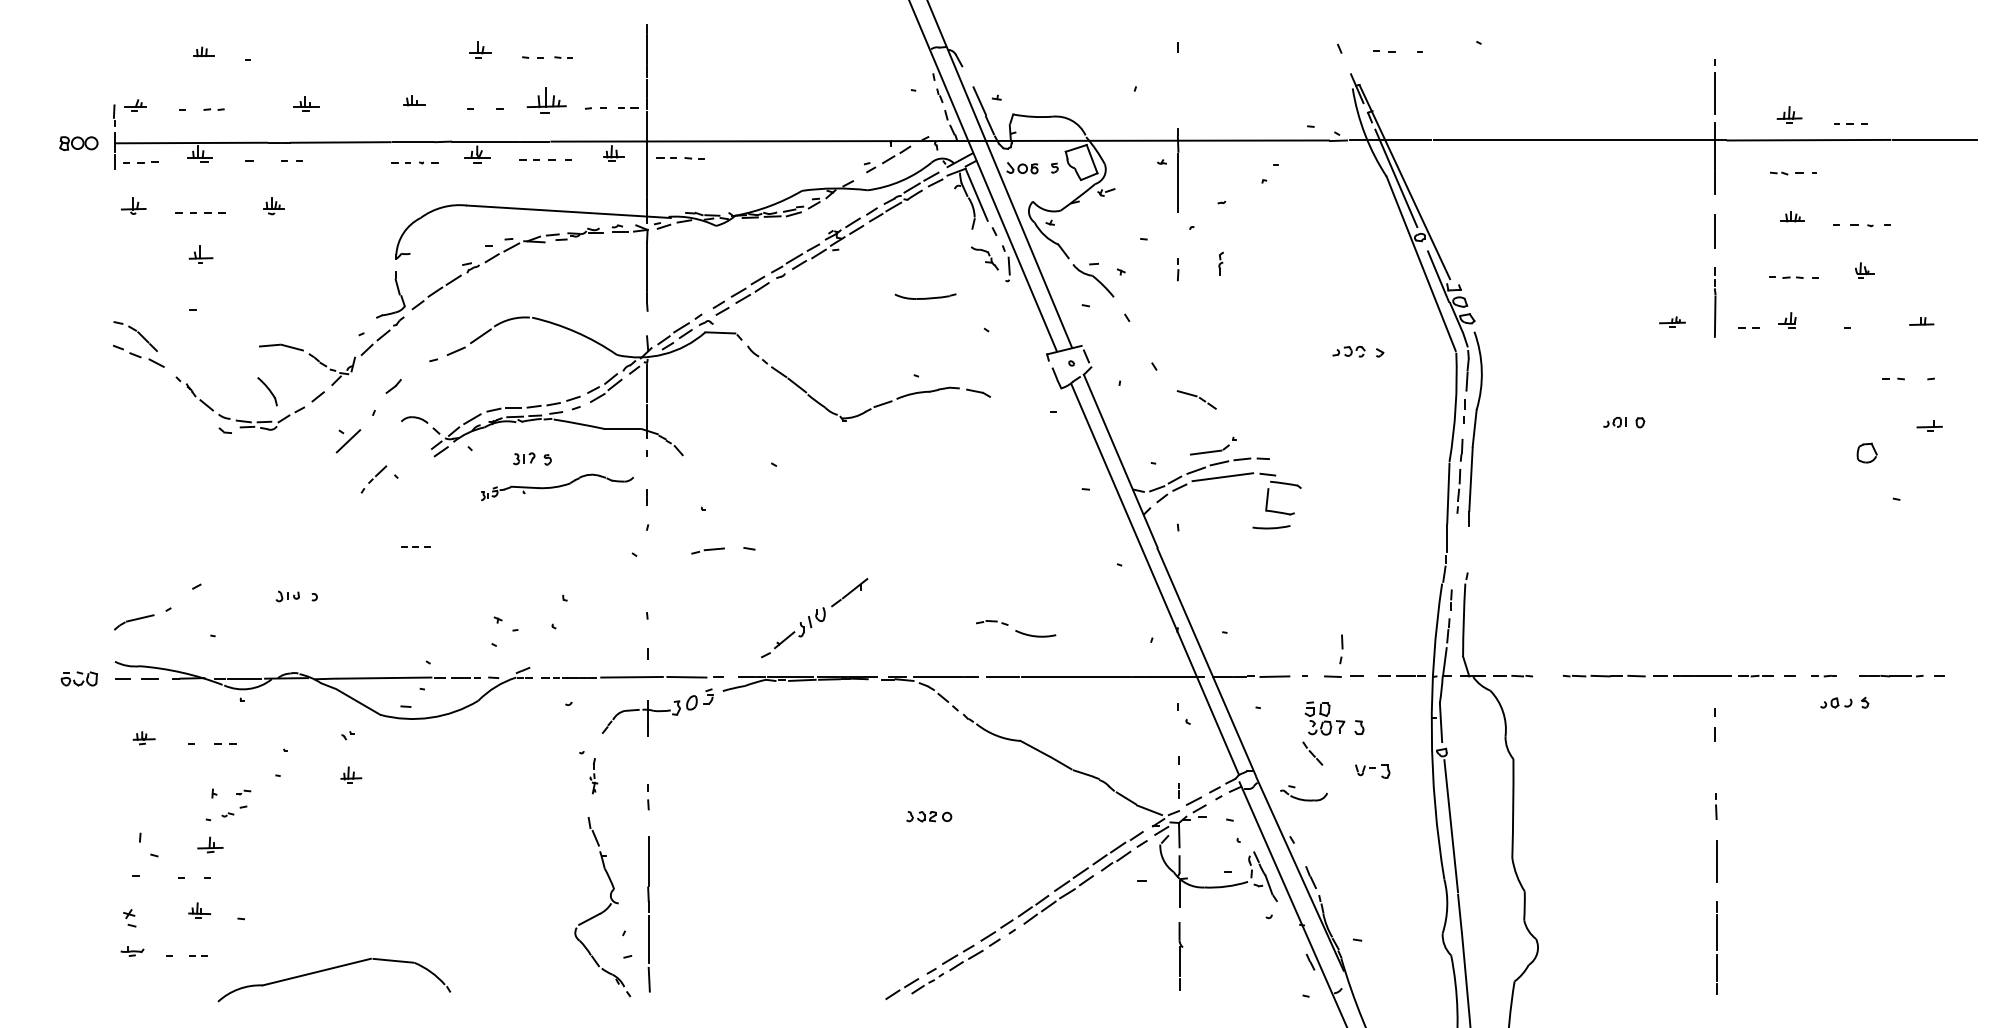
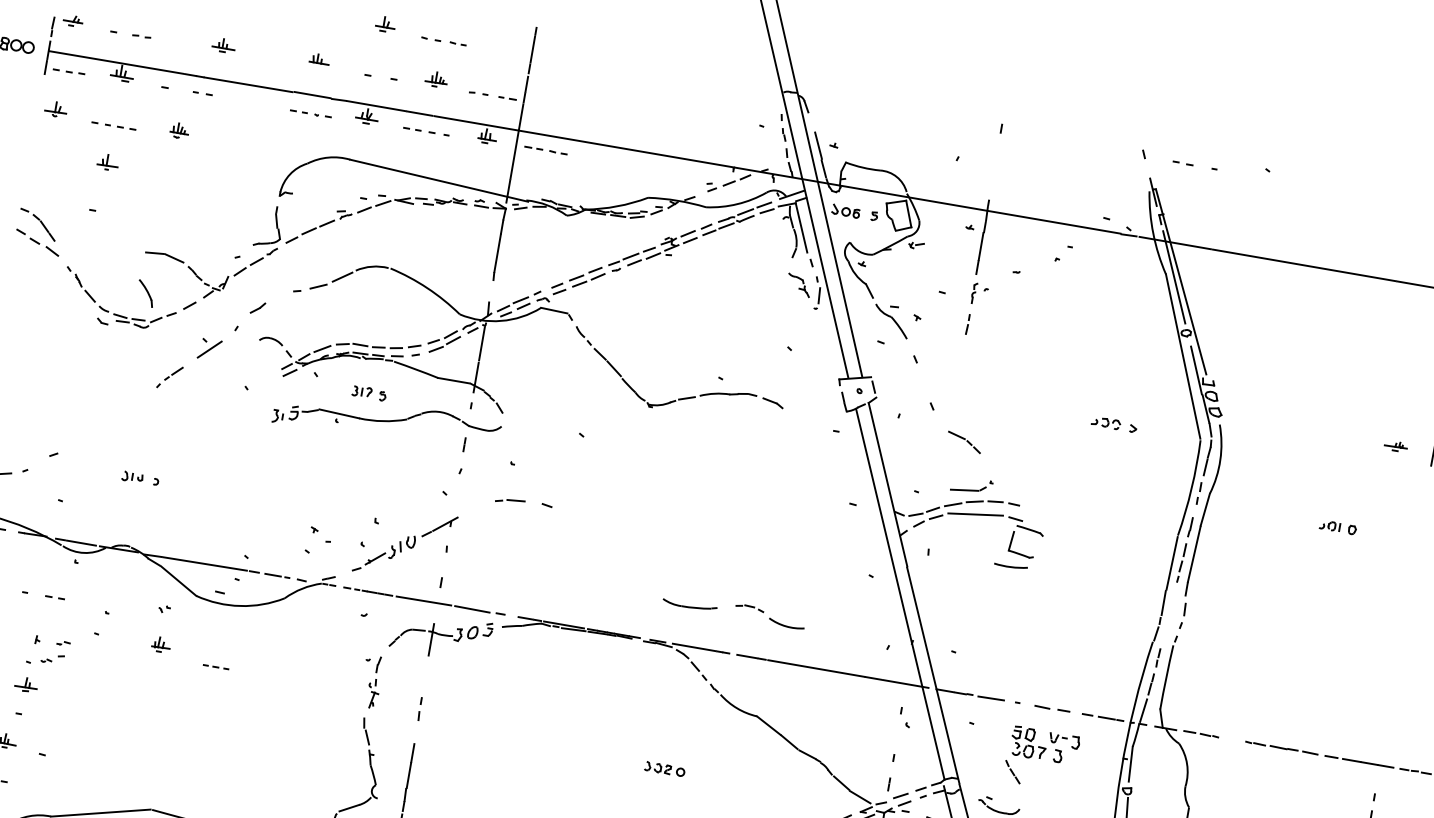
part: (546, 100) -> (436, 79), size x0.62
part: (1220, 263) -> (973, 292), moved
part: (925, 296) -> (689, 605), moved
part: (373, 479) -> (169, 377), moved
part: (557, 487) -> (387, 422), size x1.67
line: (415, 546) -> (215, 667), moved
part: (814, 618) -> (405, 544), moved
part: (1341, 649) -> (1183, 616), moved
part: (1372, 771) -> (1064, 740), moved
part: (593, 775) -> (374, 681), size x1.67

